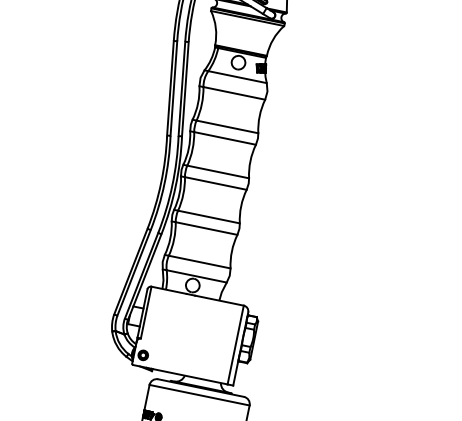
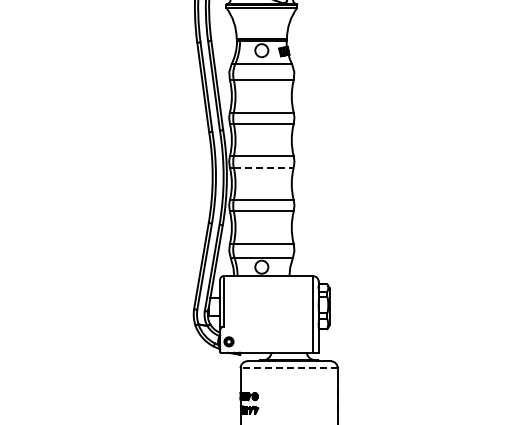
line: (215, 183) -> (263, 167), solid -> dashed
line: (199, 395) -> (289, 368), solid -> dashed

